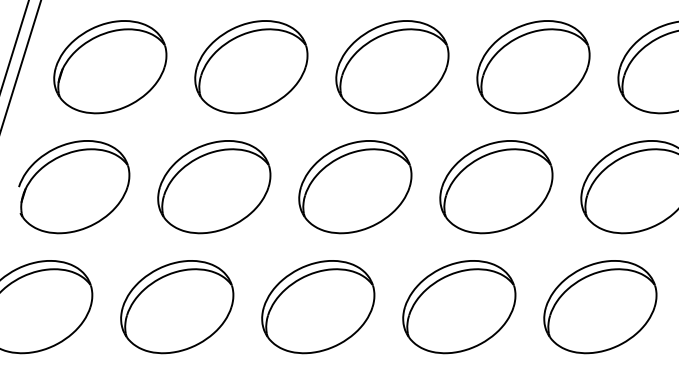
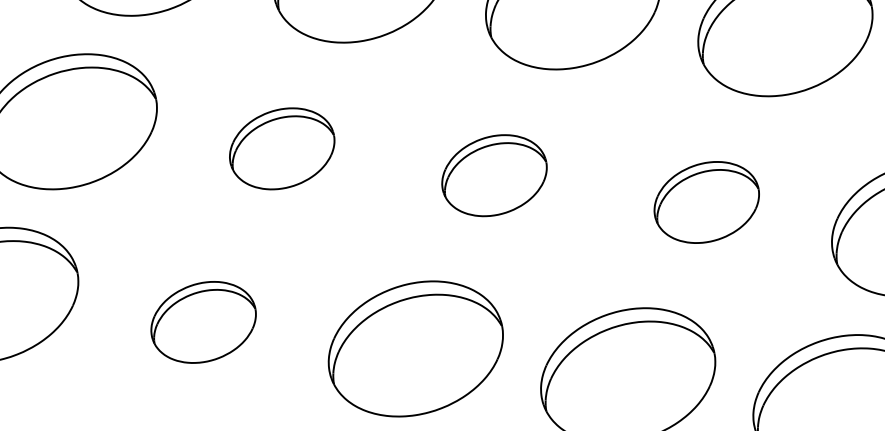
part: (214, 187) -> (282, 149), size x0.6
part: (355, 187) -> (494, 176), size x0.6
part: (496, 187) -> (706, 202), size x0.6
part: (177, 307) -> (203, 322), size x0.6

